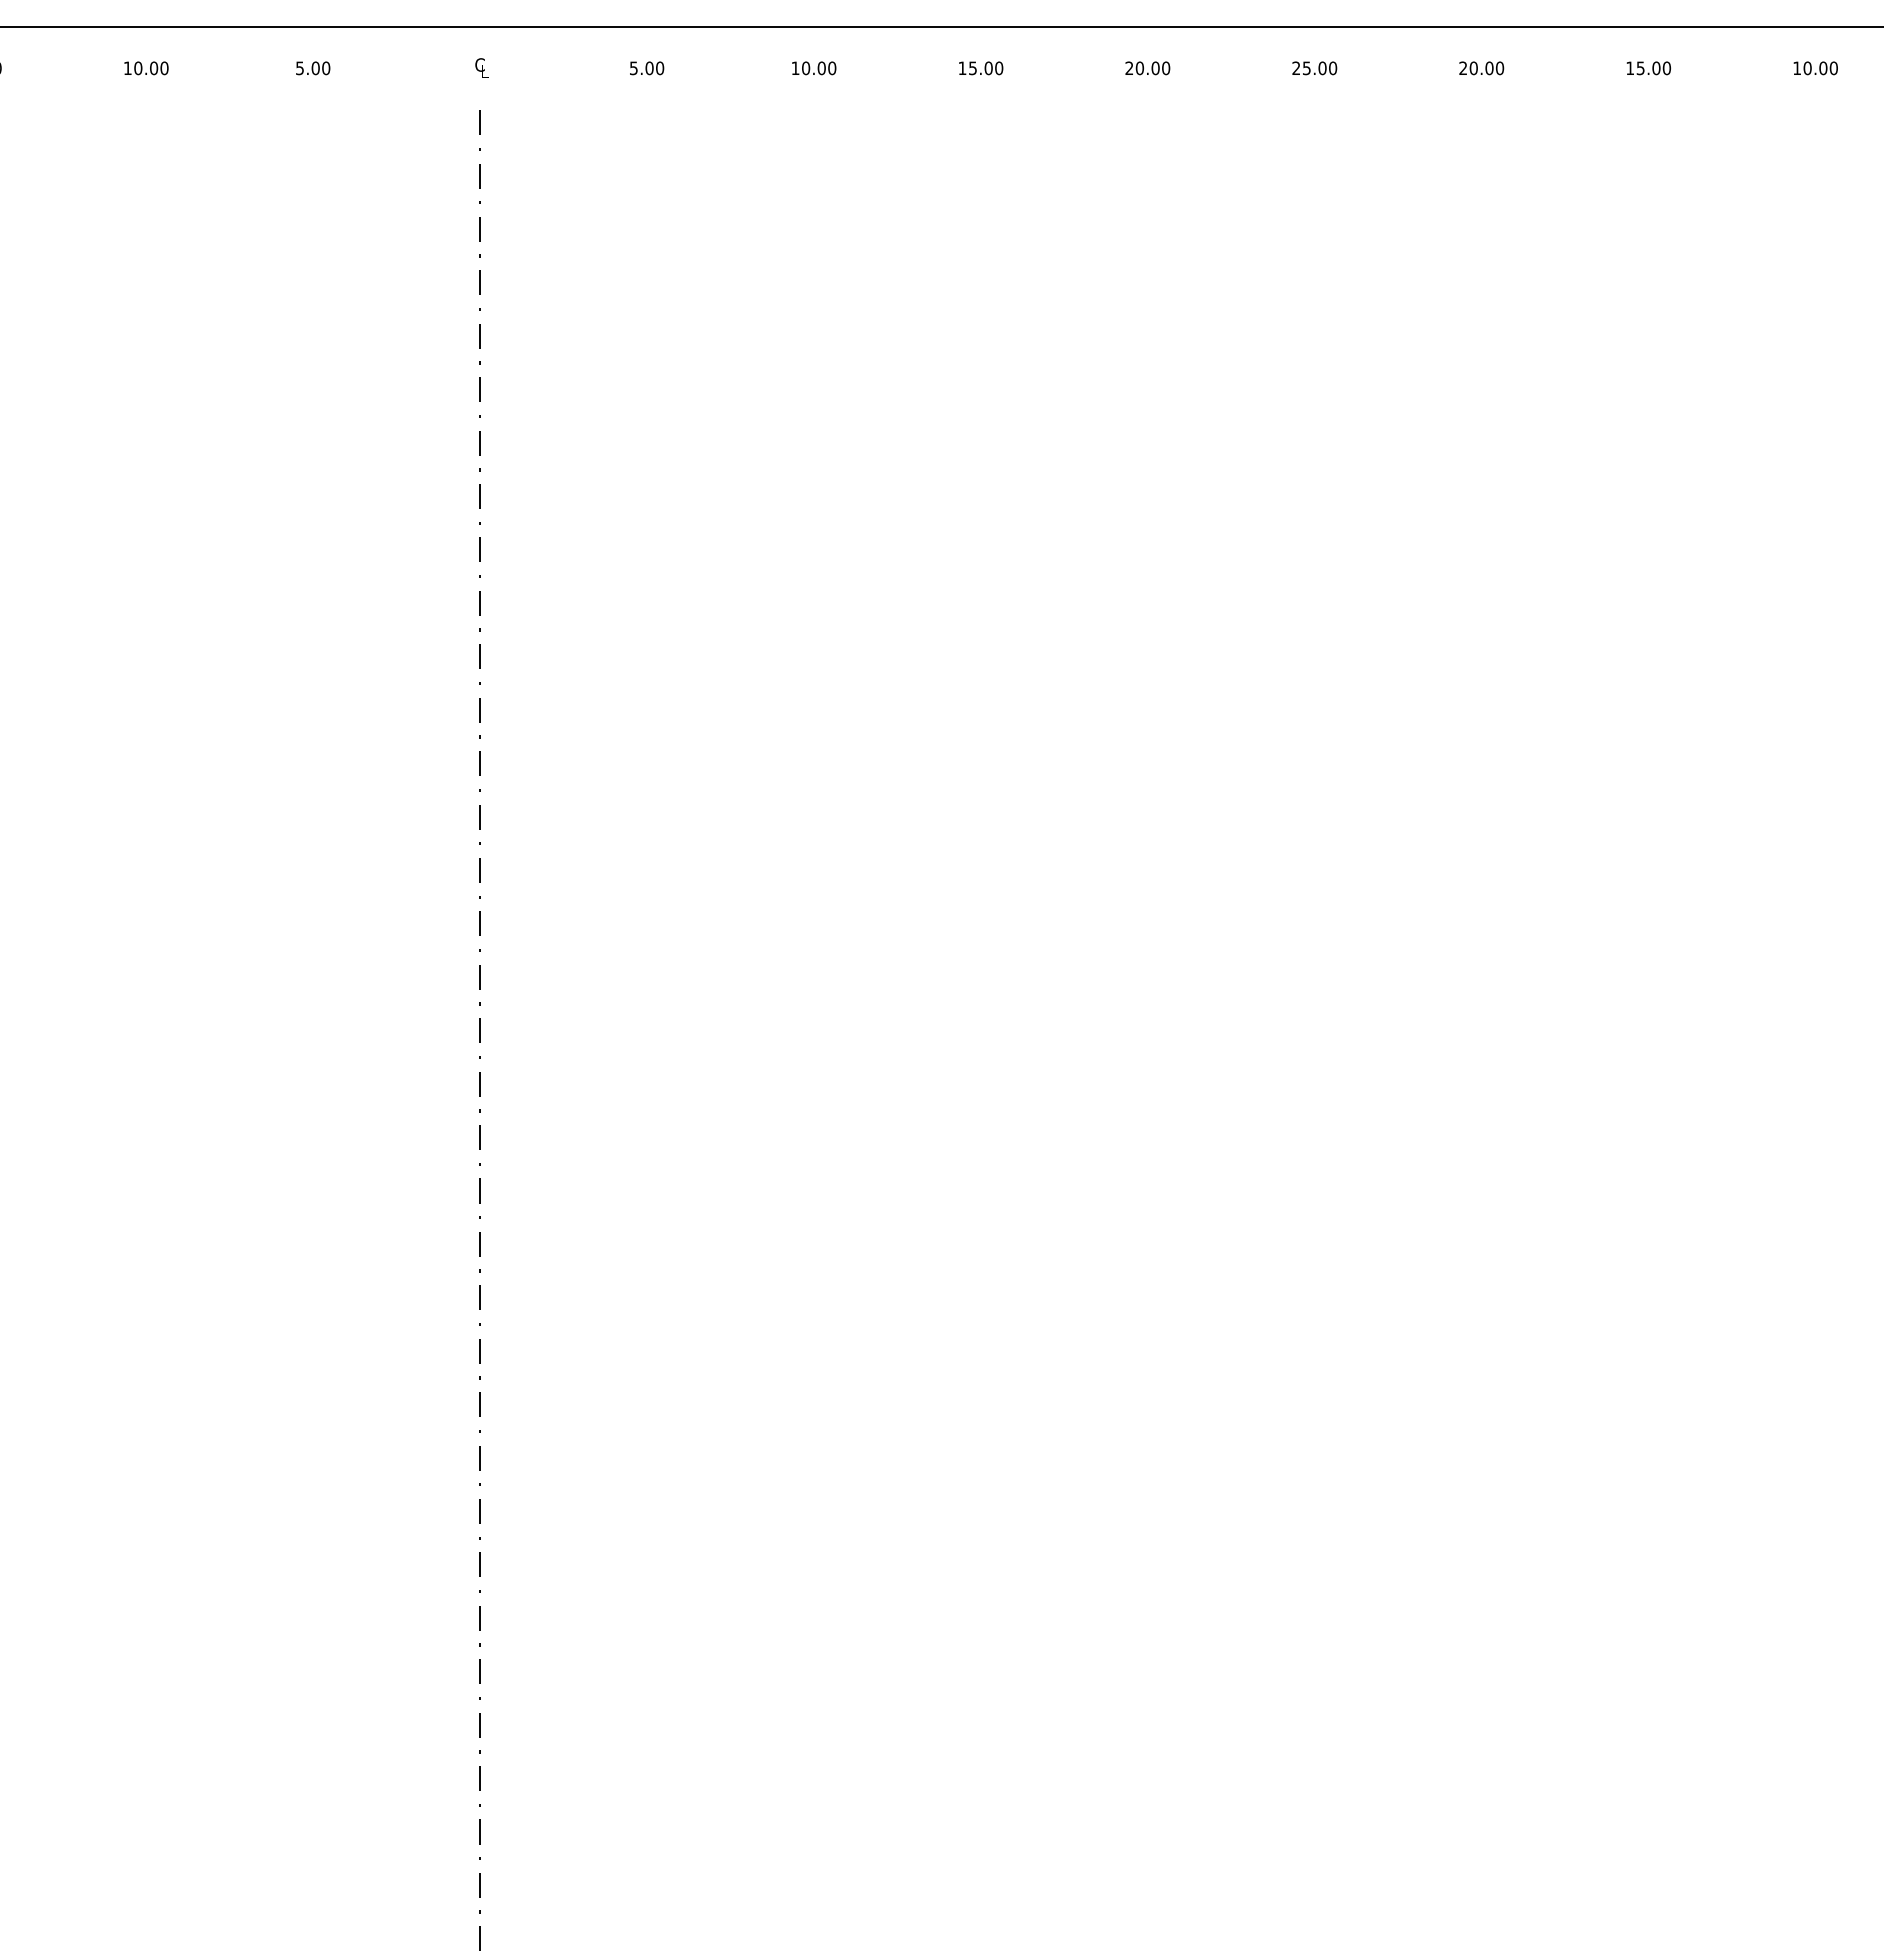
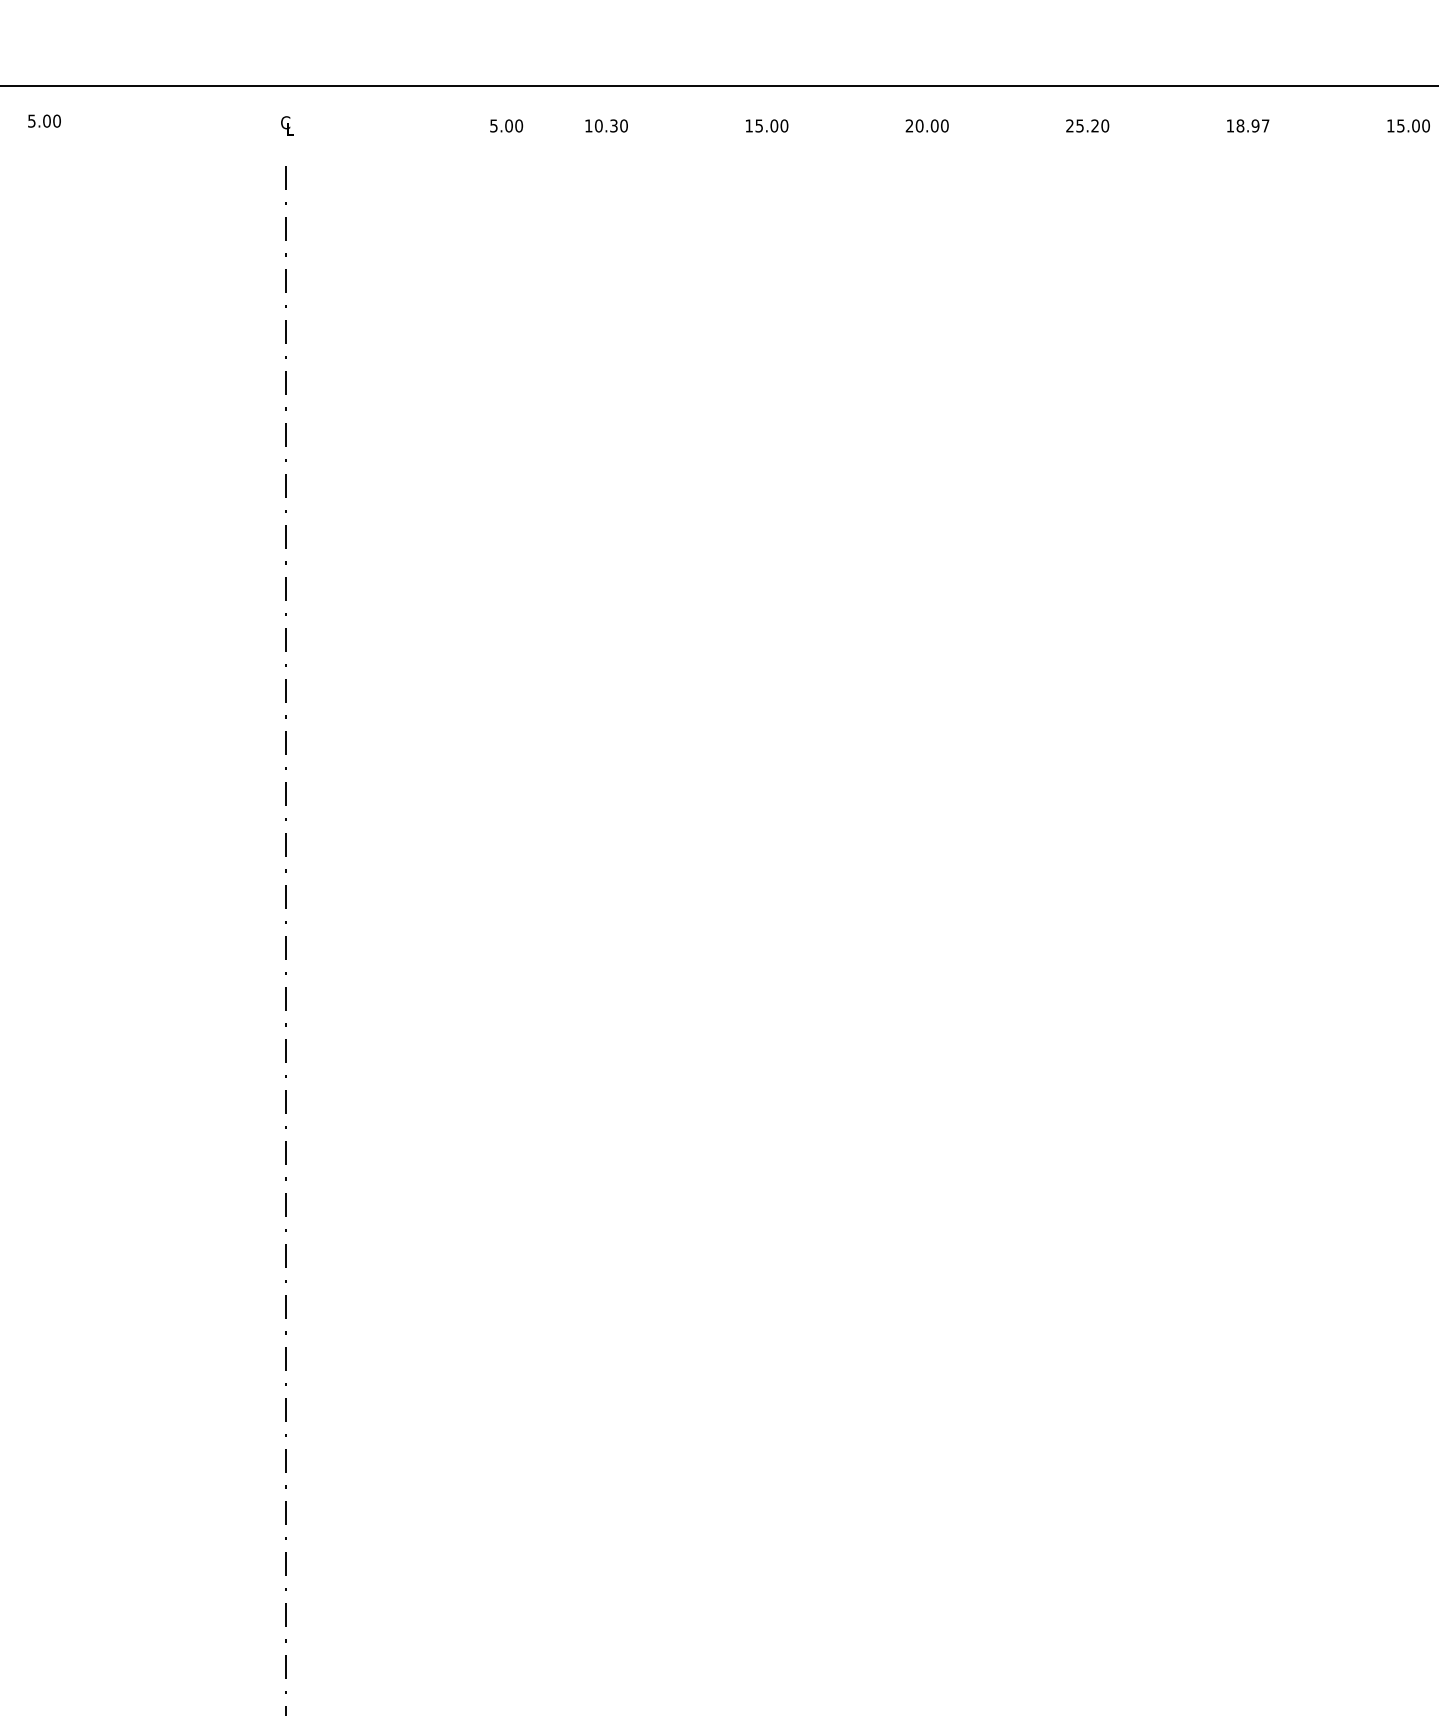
text: (313, 68) -> (44, 121), moved
text: (647, 68) -> (507, 126), moved
text: (821, 68) -> (613, 126), 10.00 -> 10.30
text: (1322, 68) -> (1095, 126), 25.00 -> 25.20
text: (1481, 68) -> (1247, 126), 20.00 -> 18.97

